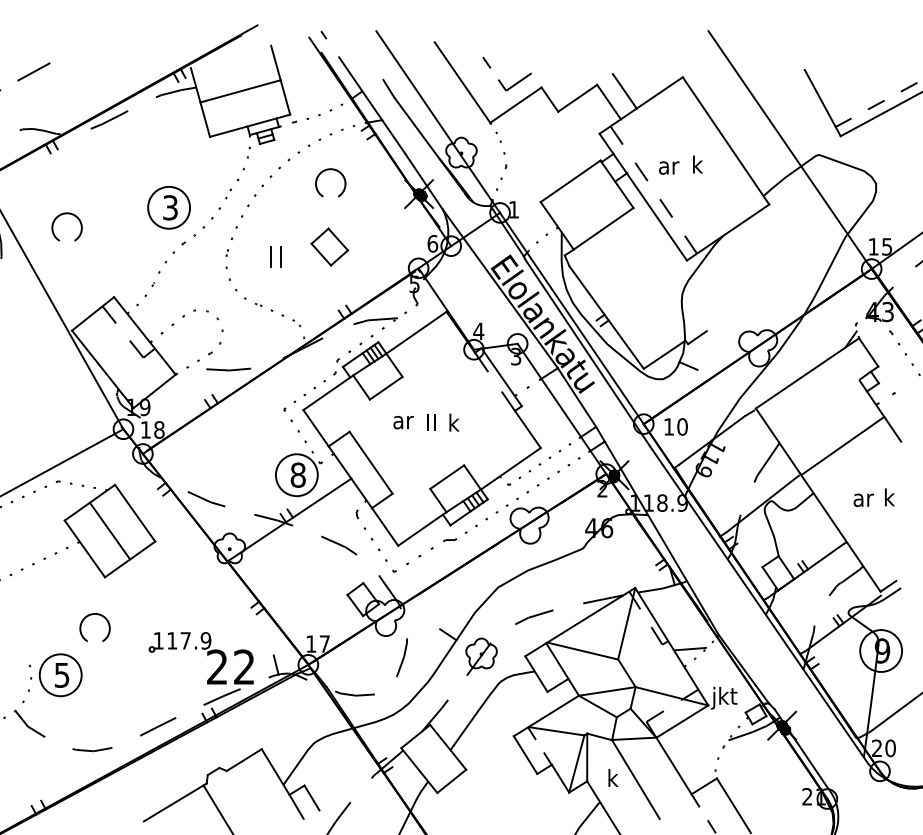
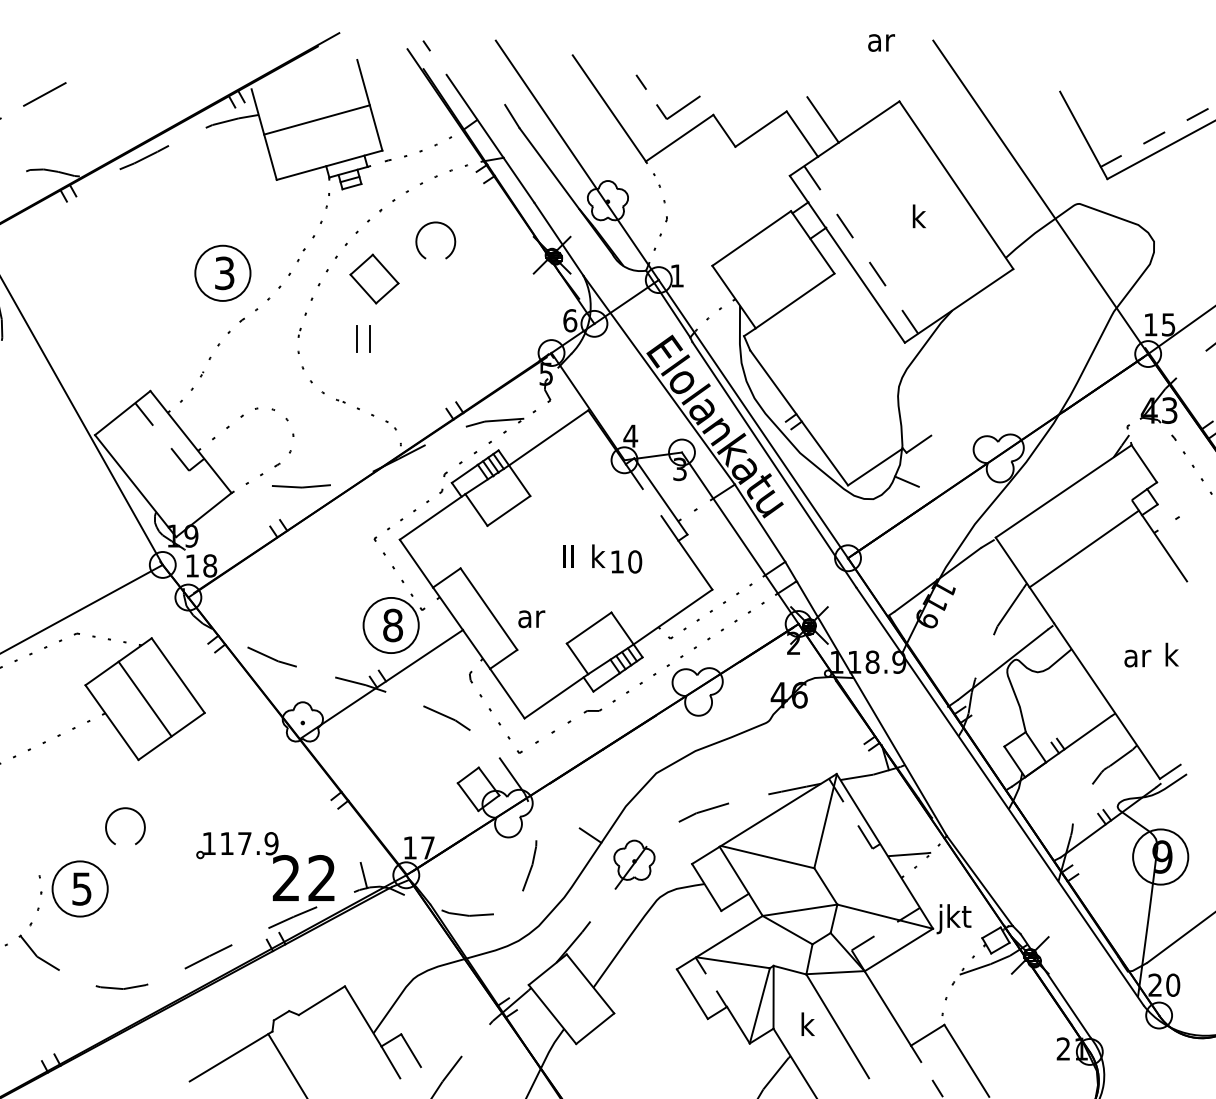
text: (669, 167) -> (881, 42), moved
part: (63, 214) -> (83, 282), removed
part: (329, 246) -> (374, 278), moved
text: (403, 422) -> (531, 619), moved
text: (676, 426) -> (626, 561), moved
line: (842, 445) -> (1083, 548), moved

